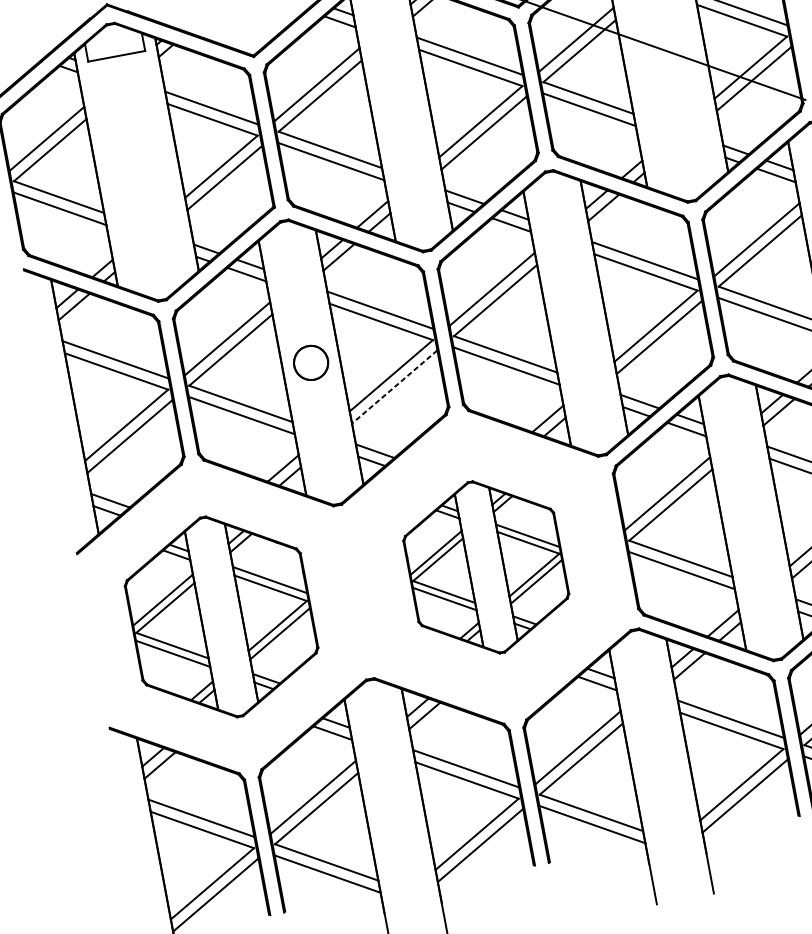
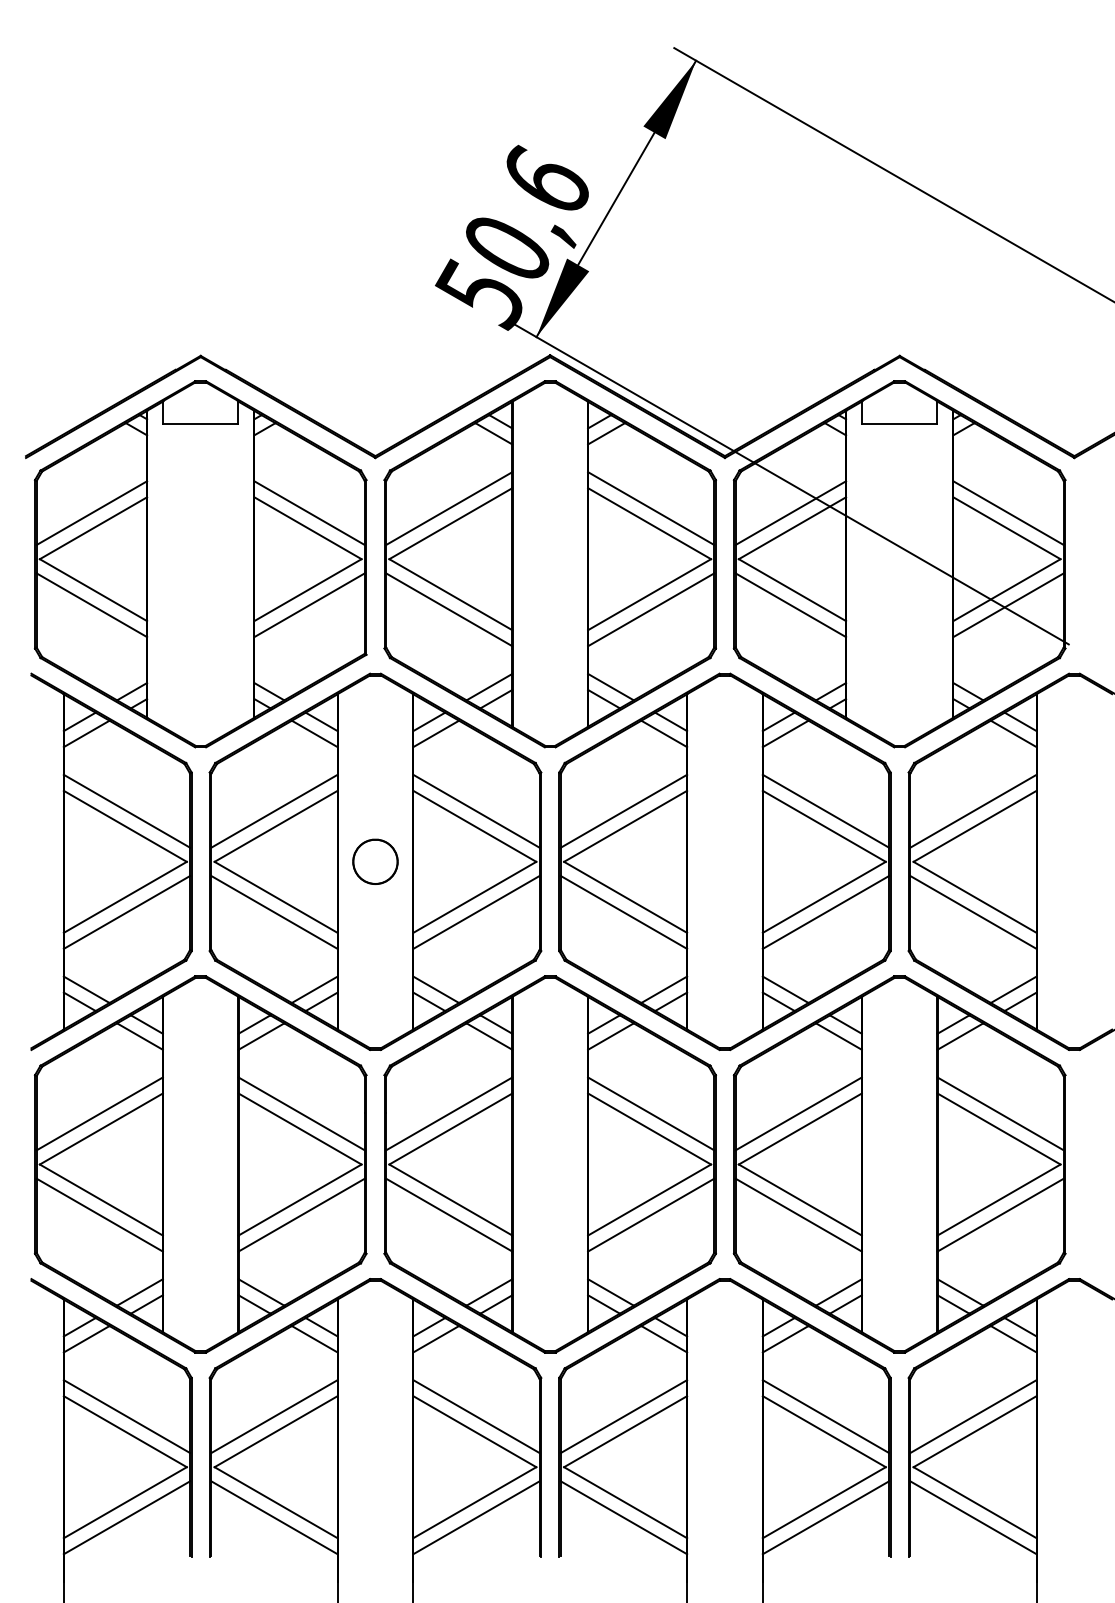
line: (394, 386) -> (476, 912), dashed -> solid
part: (485, 567) -> (549, 1164), size x1.67
part: (221, 616) -> (200, 1164), size x1.43

